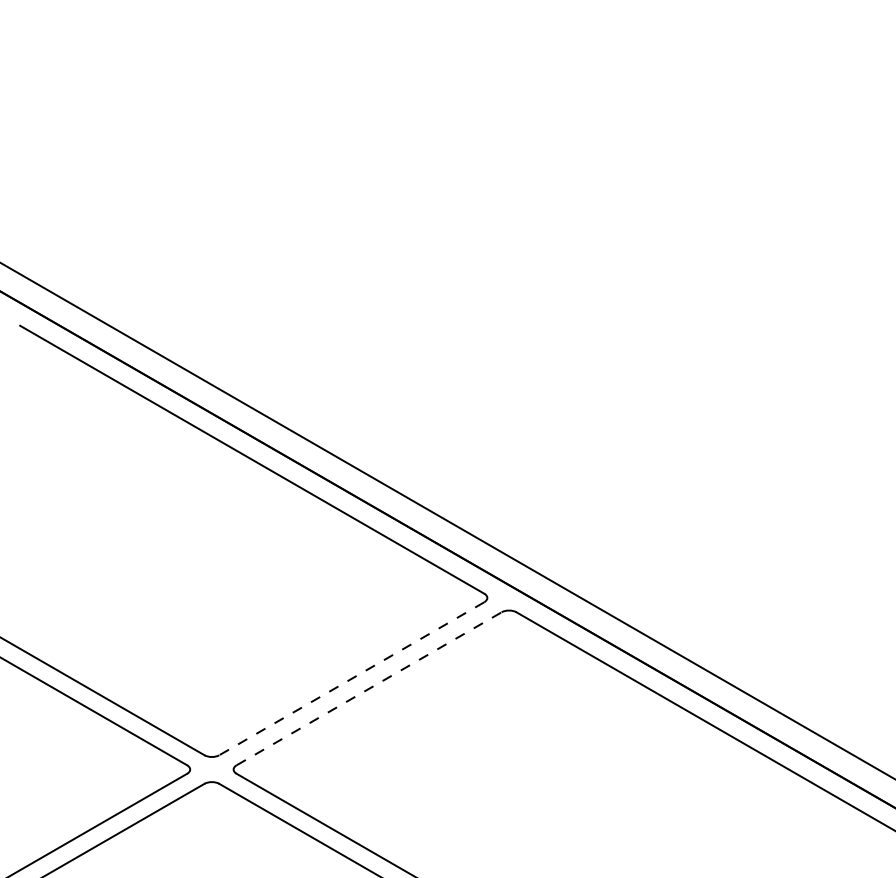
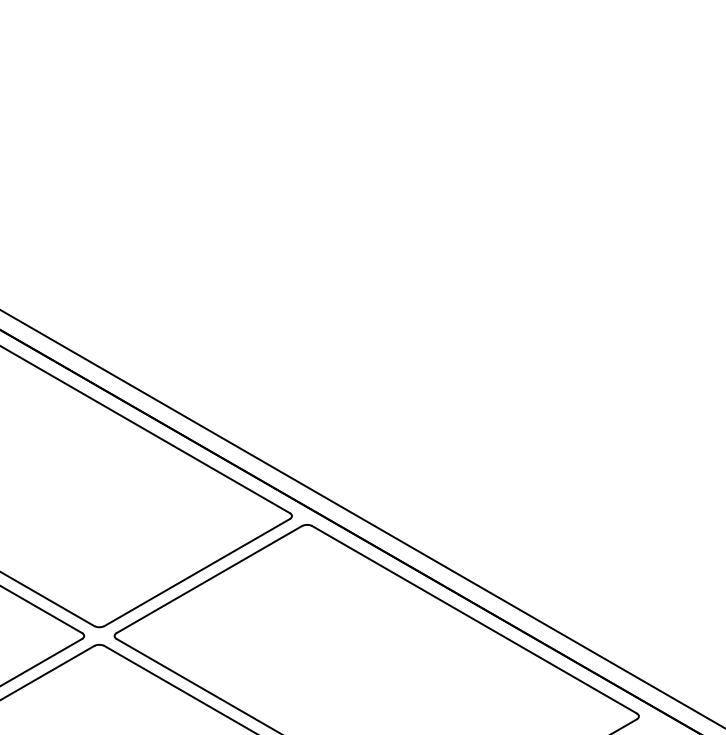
line: (352, 678) -> (197, 572), dashed -> solid
line: (369, 688) -> (209, 579), dashed -> solid

